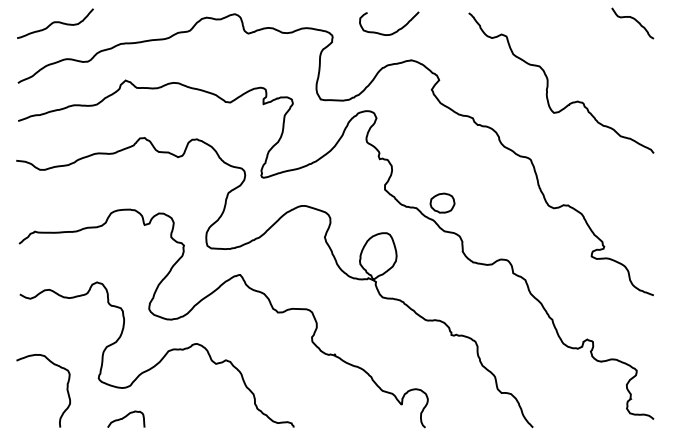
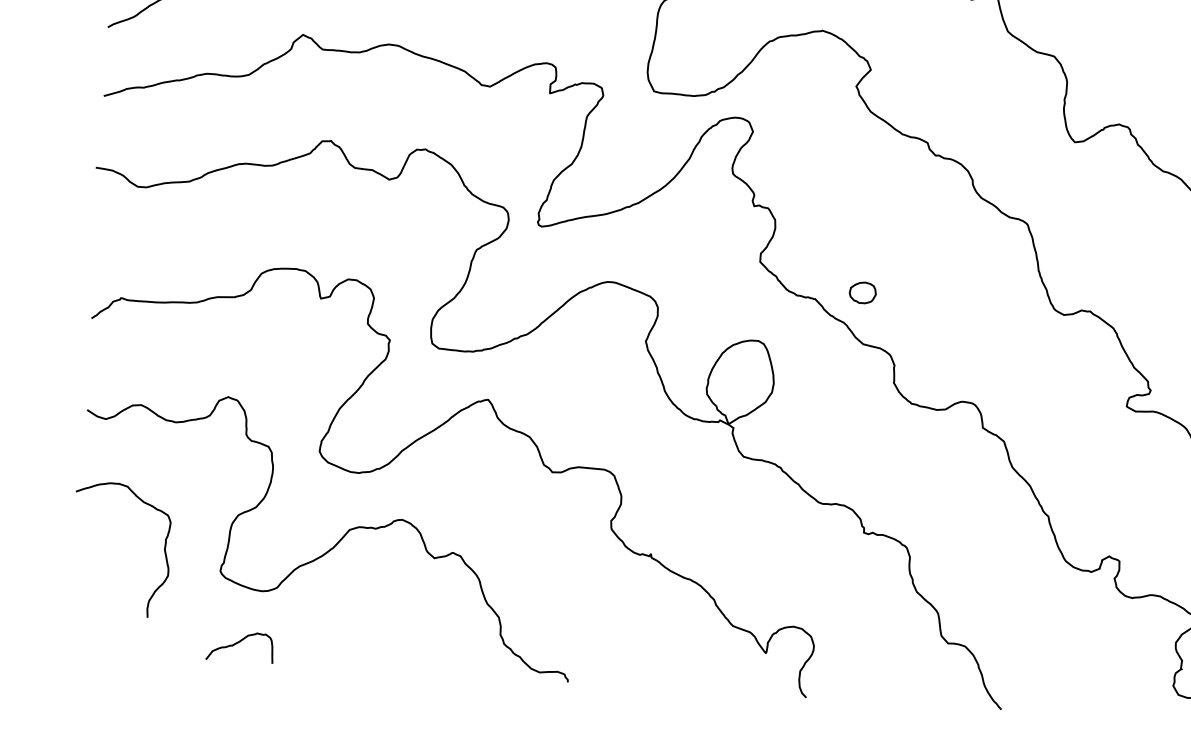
part: (442, 202) -> (862, 291), size x0.6
curve: (66, 390) -> (163, 551), moved
curve: (126, 417) -> (240, 643), moved

